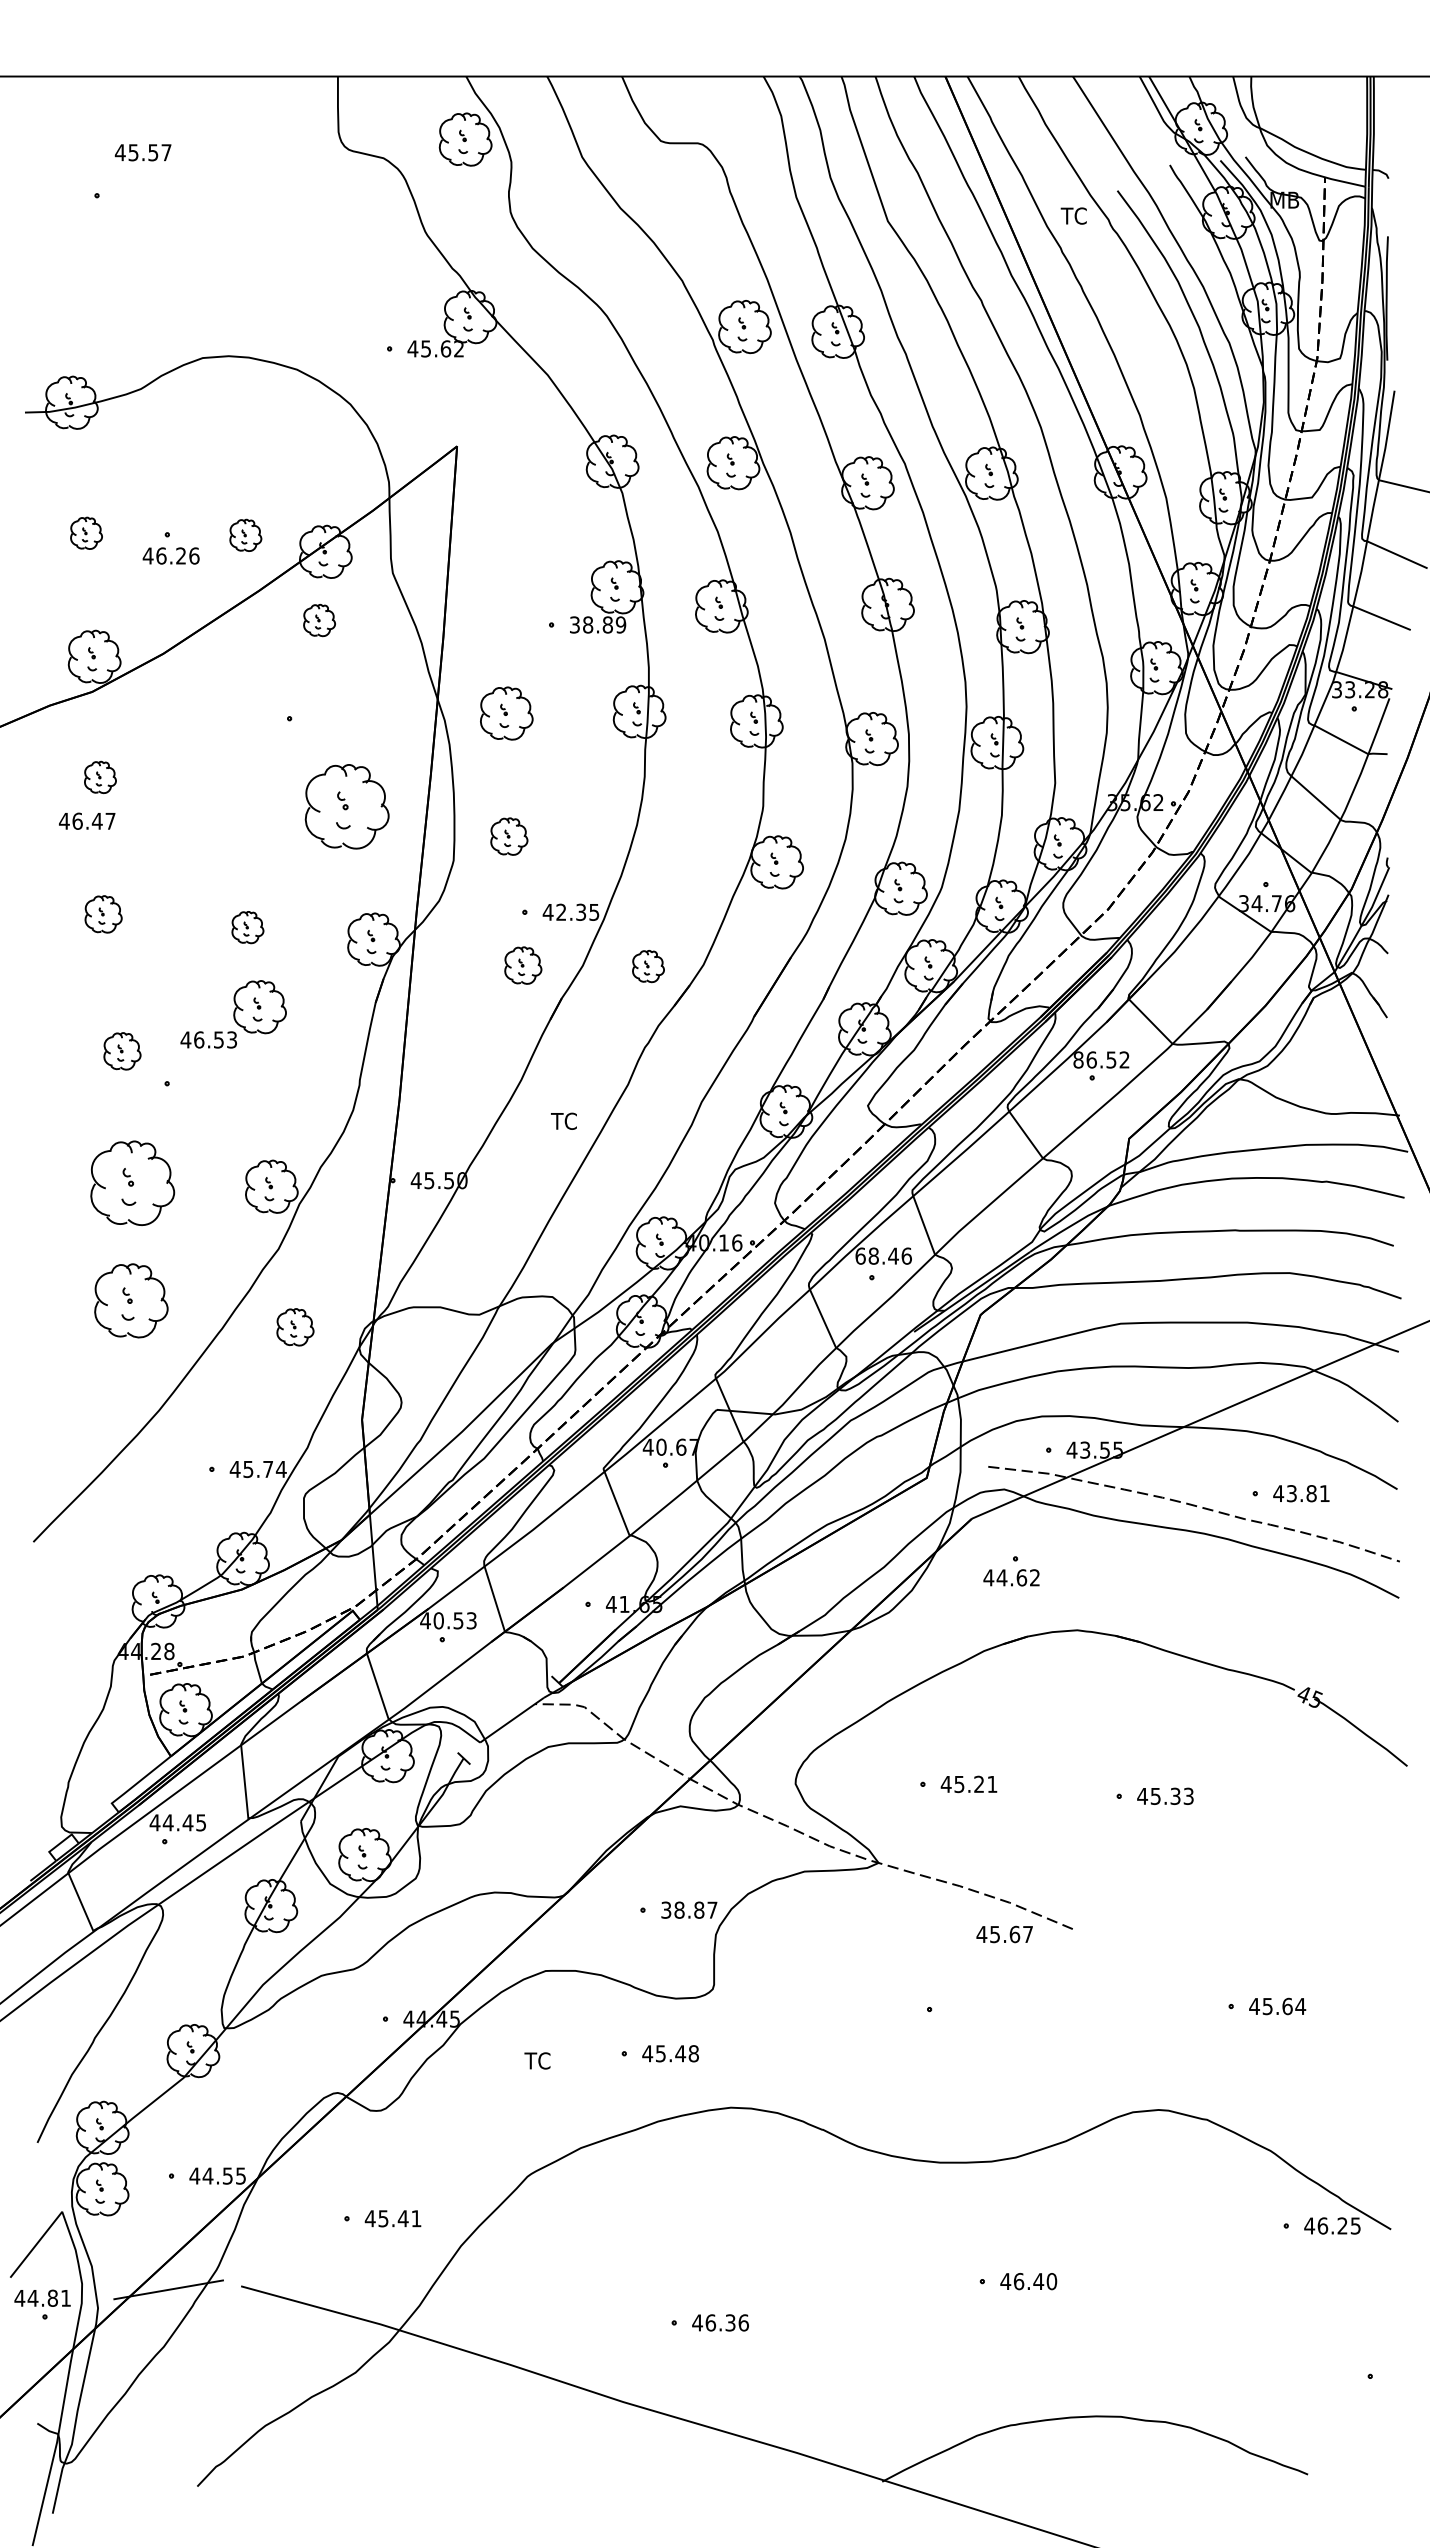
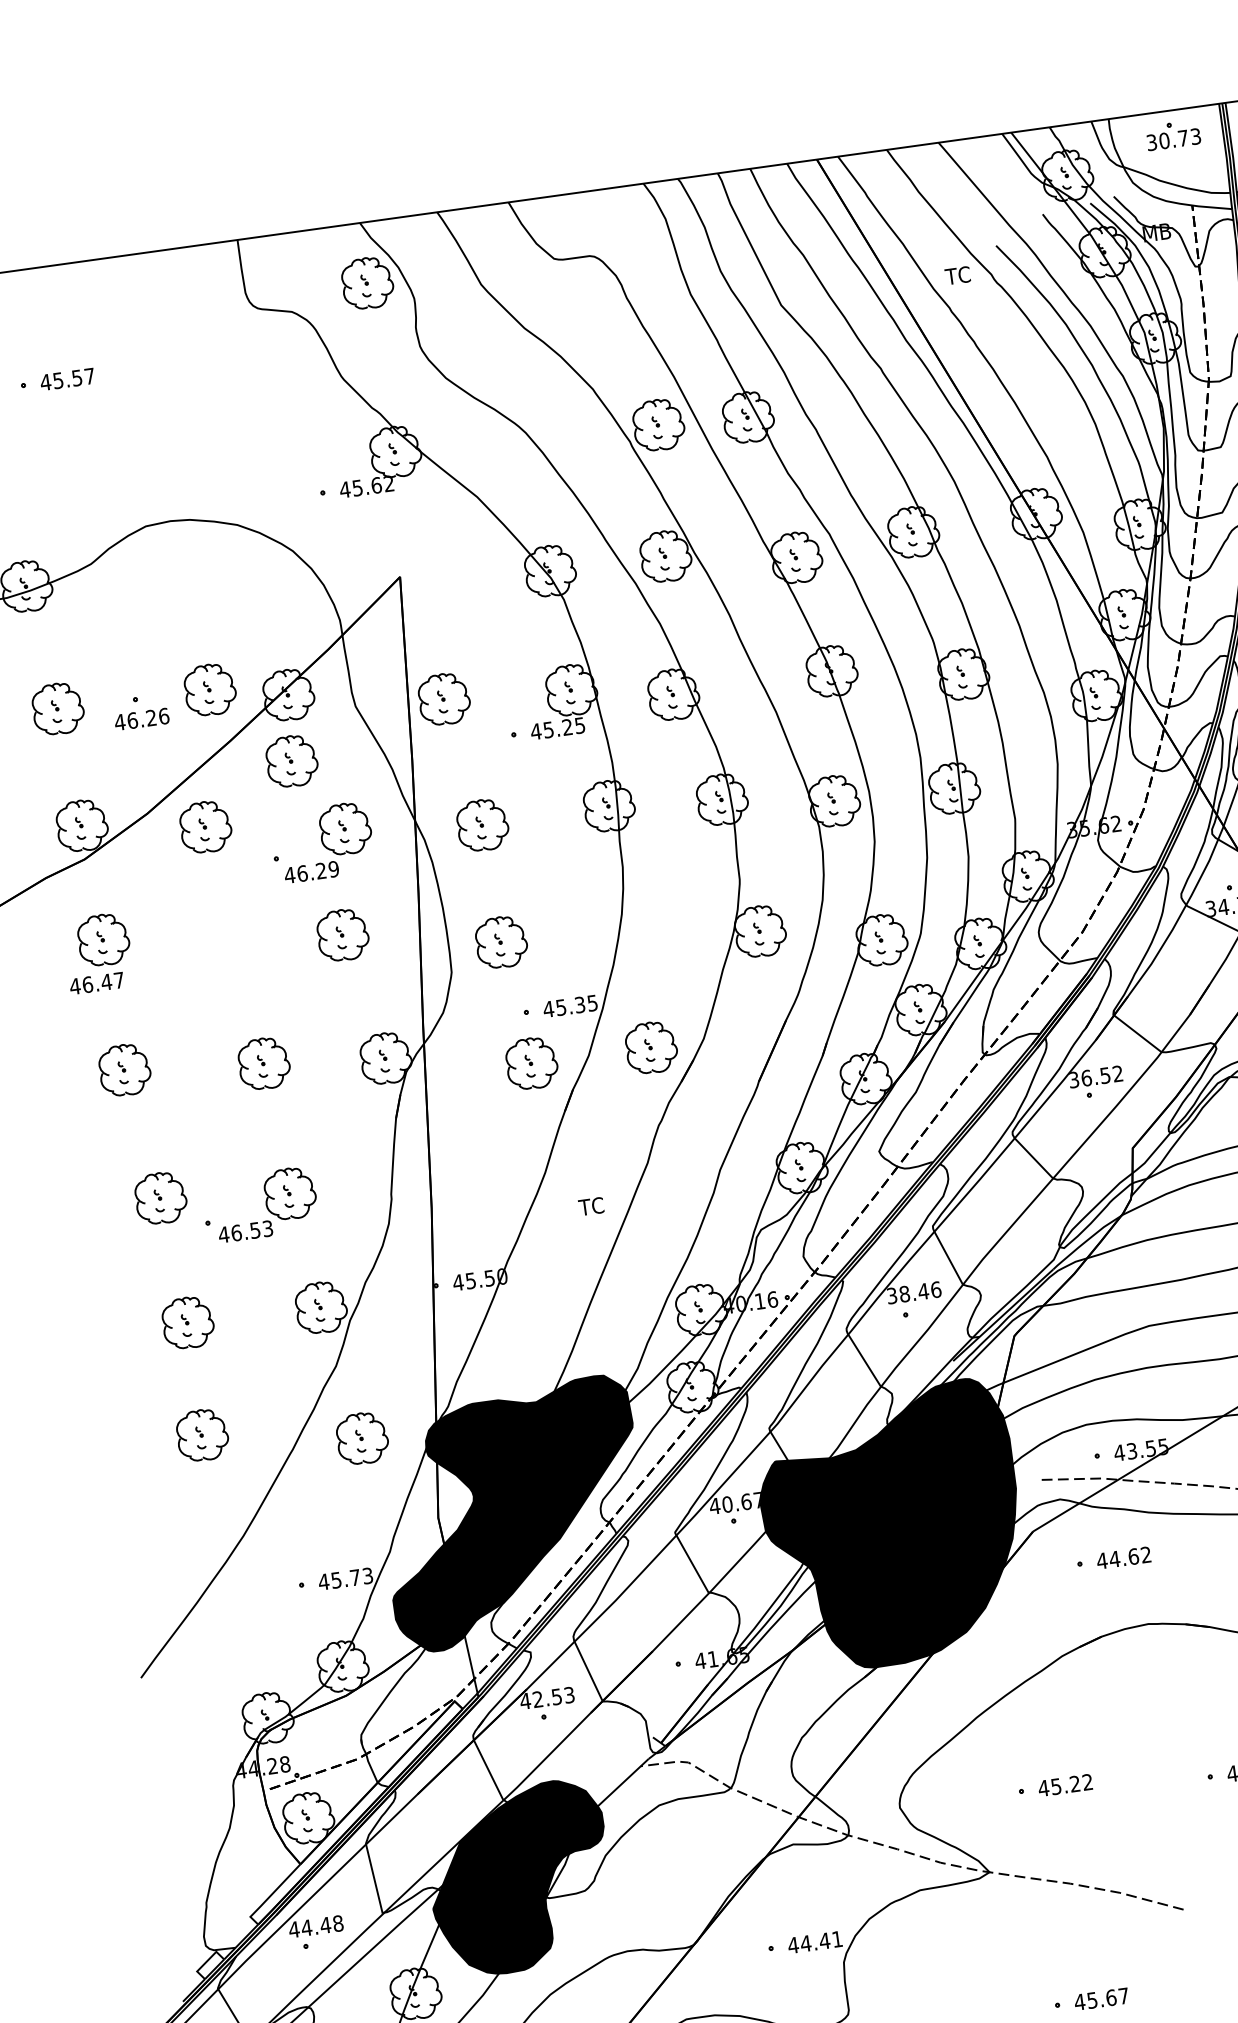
part: (1315, 102) -> (1173, 135), added
text: (142, 152) -> (66, 379), moved
part: (86, 533) -> (58, 709), size x1.67
part: (245, 535) -> (210, 689), size x1.67
part: (484, 578) -> (443, 699), added
part: (319, 620) -> (291, 761), size x1.67
text: (597, 624) -> (557, 728), 38.89 -> 45.25
part: (221, 675) -> (205, 826), added
part: (343, 708) -> (326, 841), added
part: (100, 777) -> (103, 939), size x1.67
part: (347, 806) -> (343, 934), size x0.62
part: (509, 836) -> (501, 942), size x1.43
text: (561, 911) -> (561, 1006), 42.35 -> 45.35
part: (103, 914) -> (124, 1070), size x1.43
part: (247, 927) -> (263, 1063), size x1.67
part: (523, 965) -> (532, 1063), size x1.43
part: (648, 966) -> (651, 1047), size x1.67
part: (233, 1014) -> (265, 1204), moved
part: (122, 1051) -> (161, 1198), size x1.43
text: (1078, 1059) -> (1073, 1079), 86.52 -> 36.52
part: (132, 1183) -> (188, 1322), size x0.62
text: (860, 1255) -> (891, 1295), 68.46 -> 38.46
part: (131, 1301) -> (202, 1435), size x0.71
part: (295, 1327) -> (362, 1438), size x1.43
fill: (439, 1426) -> (513, 1514), added
text: (280, 1469) -> (367, 1576), 45.74 -> 45.73
fill: (827, 1493) -> (891, 1526), added
text: (1011, 1577) -> (1123, 1557), moved
text: (438, 1620) -> (537, 1699), 40.53 -> 42.53
text: (992, 1783) -> (1087, 1781), 45.21 -> 45.22
fill: (394, 1801) -> (519, 1877), added
text: (201, 1822) -> (338, 1923), 44.45 -> 44.48
text: (688, 1909) -> (814, 1941), 38.87 -> 44.41
text: (1004, 1934) -> (1101, 1999), moved

